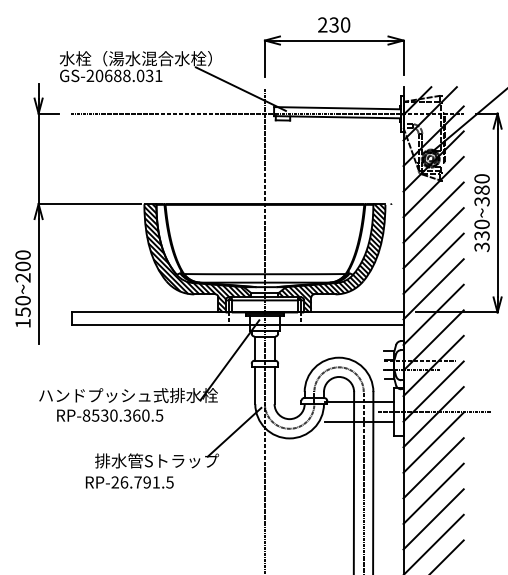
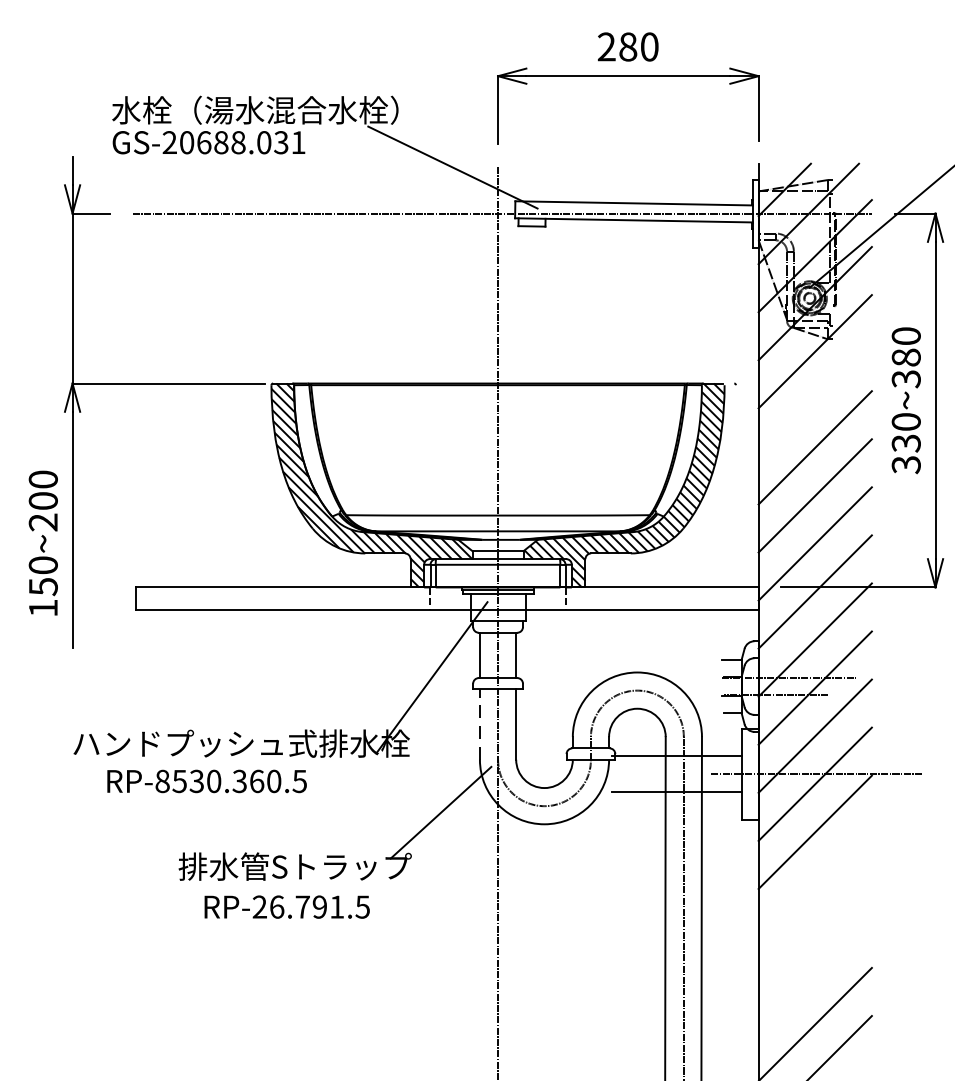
text: (333, 24) -> (626, 46), 230 -> 280
line: (433, 212) -> (814, 399), removed
line: (255, 385) -> (480, 724), solid -> dashed
line: (433, 468) -> (814, 880), removed
text: (129, 482) -> (286, 907), moved
line: (433, 493) -> (814, 927), removed
line: (433, 519) -> (814, 976), removed

